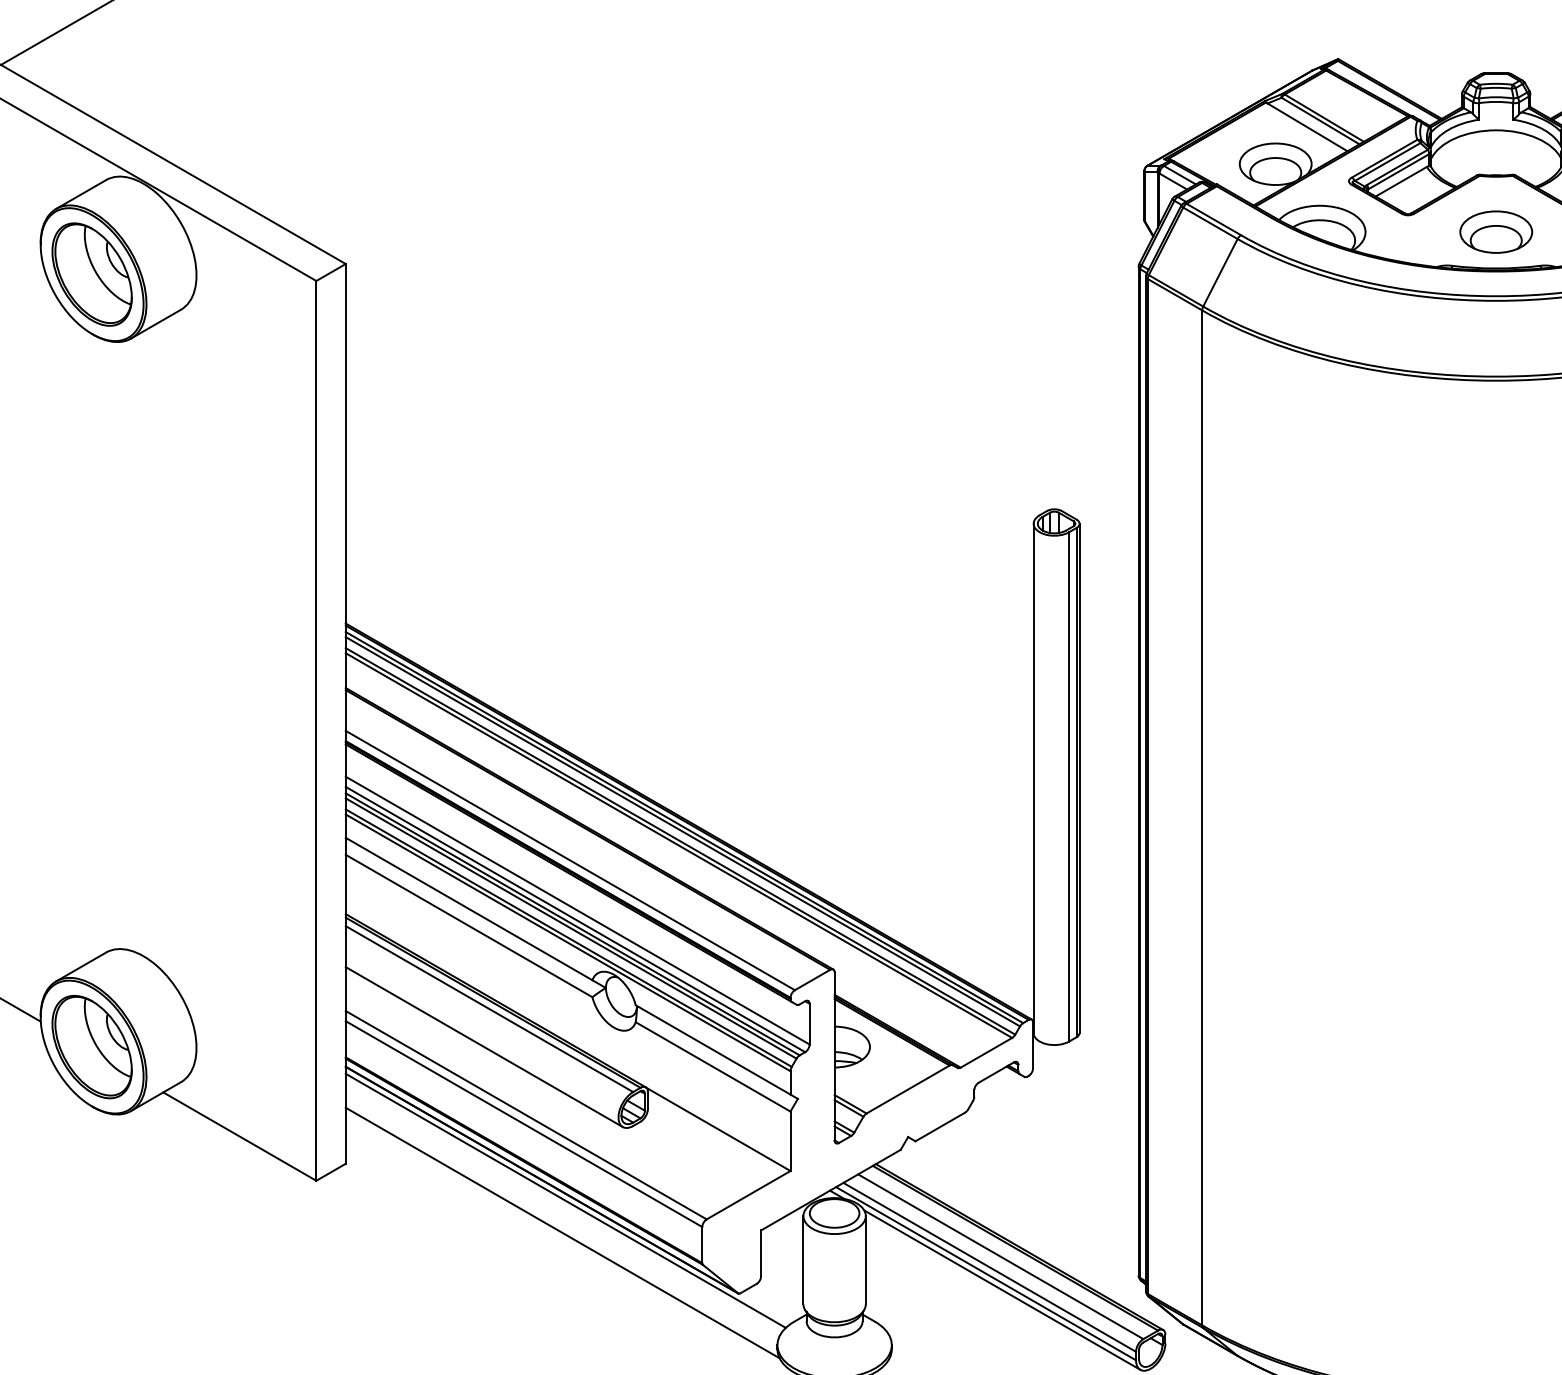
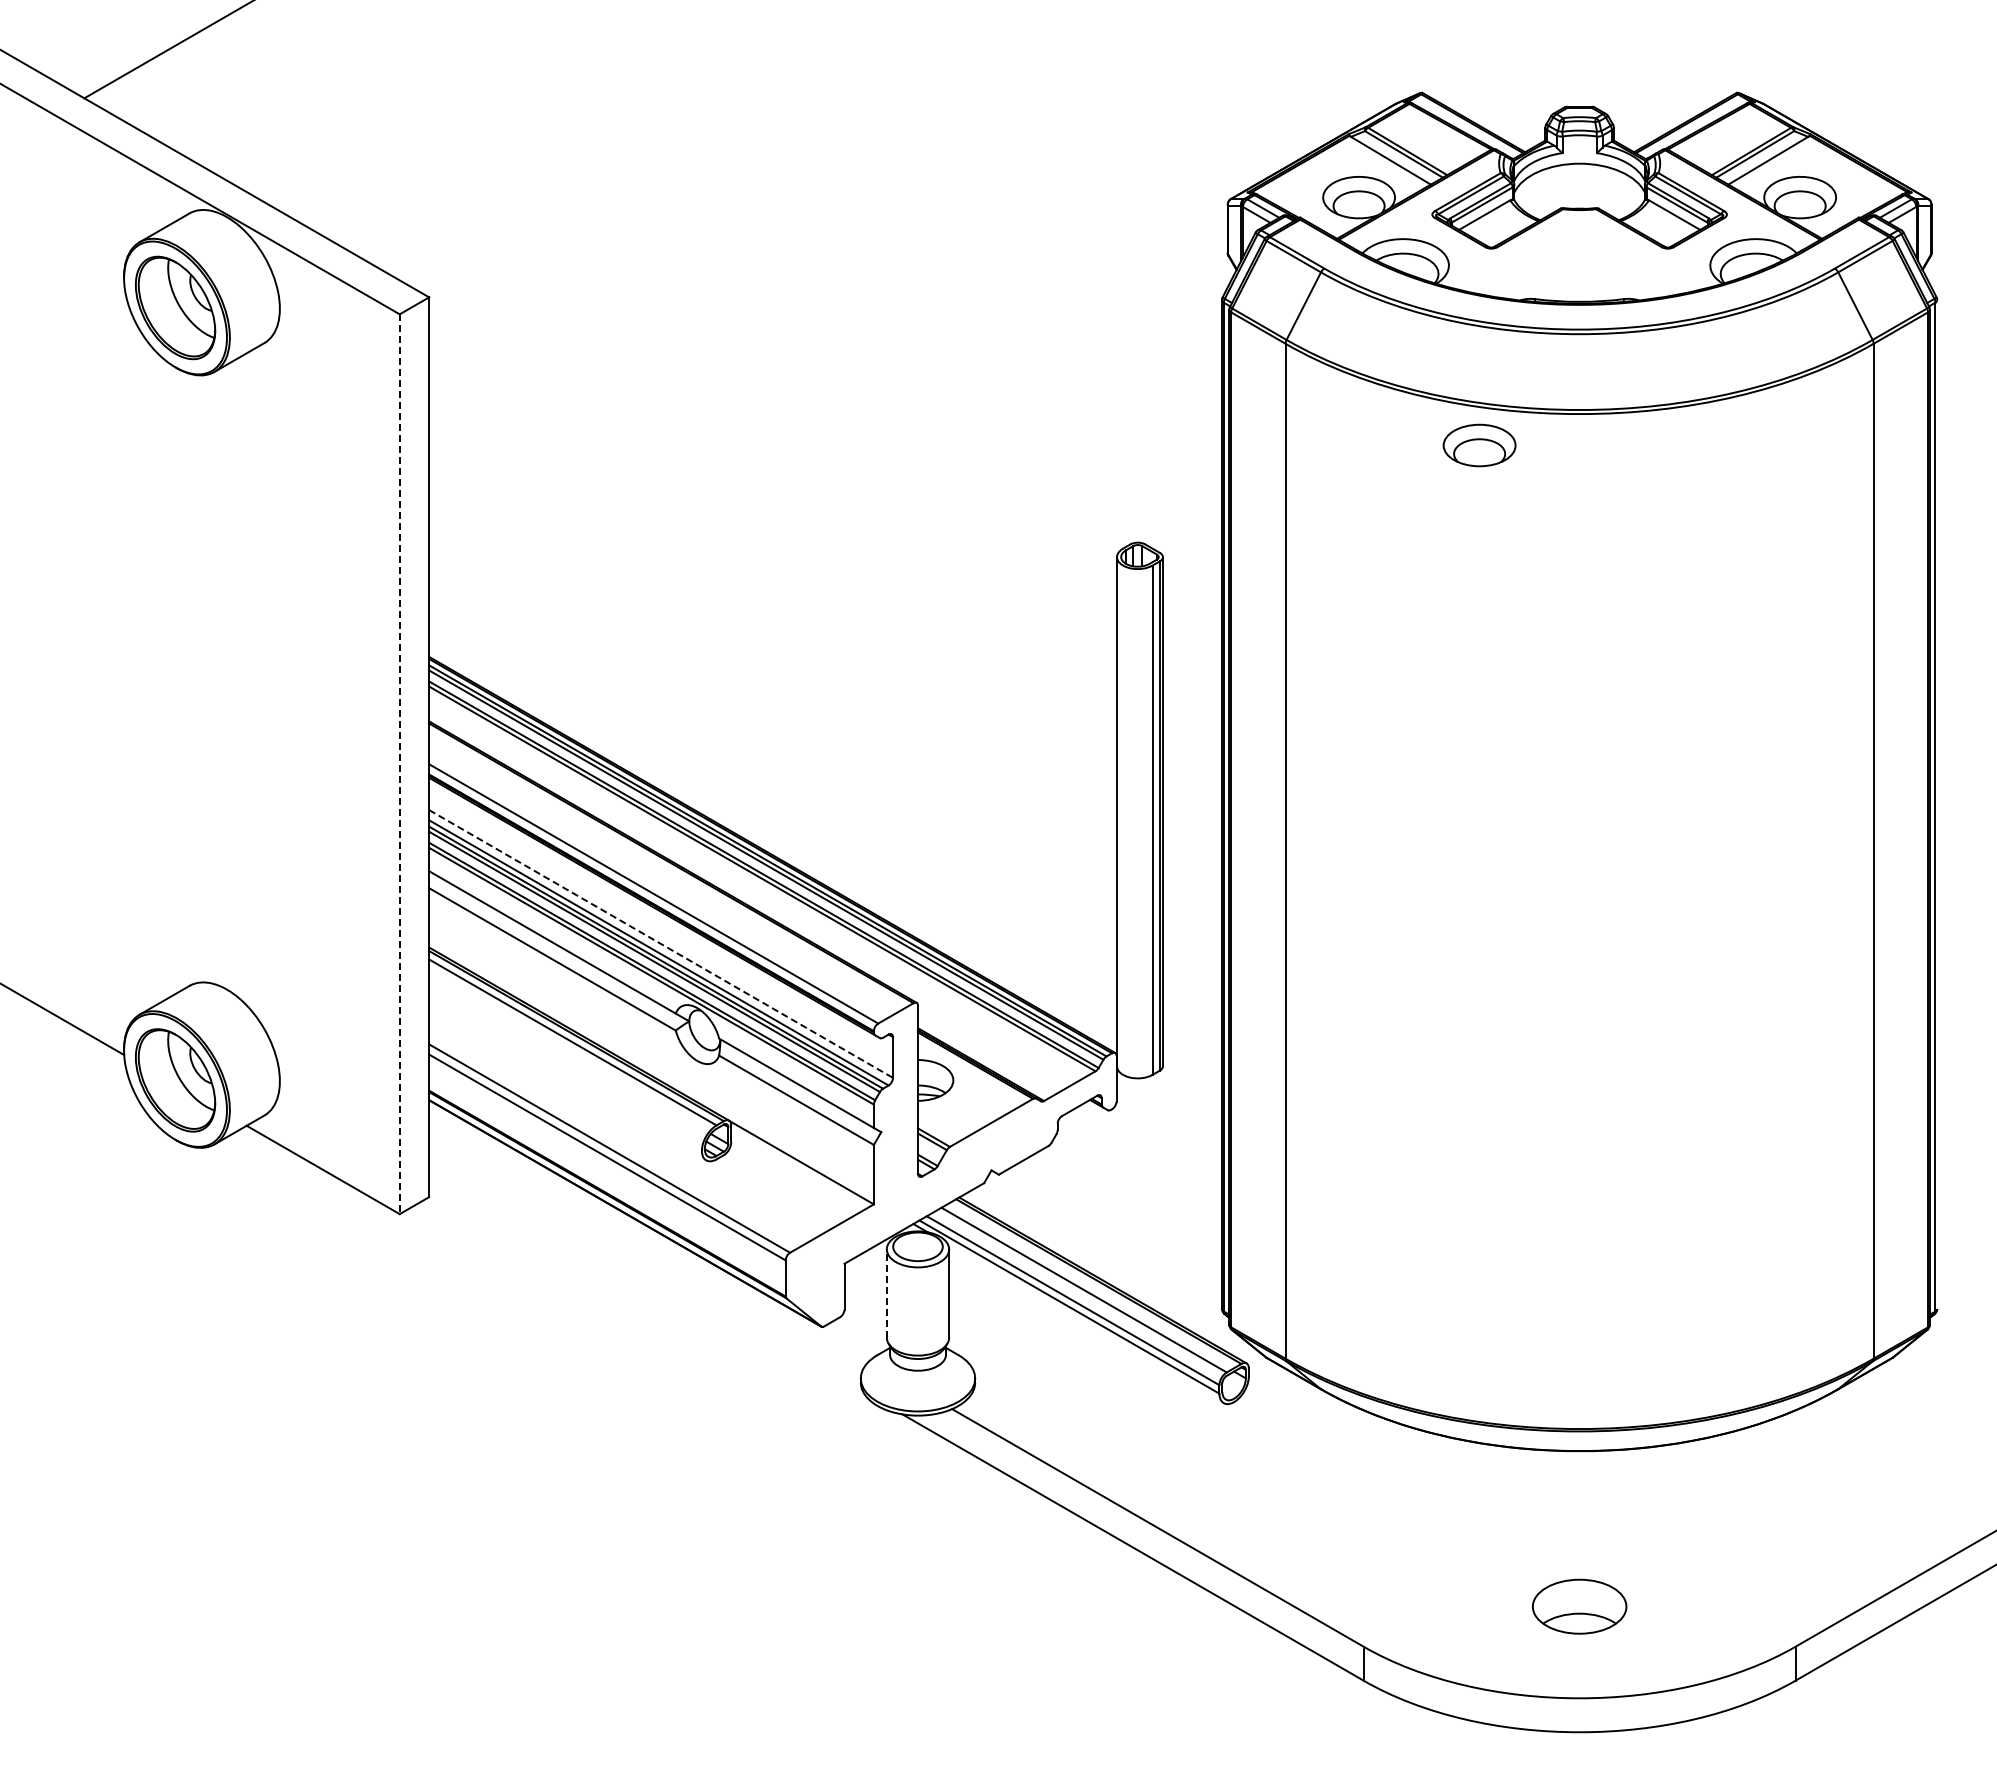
part: (1496, 232) -> (1479, 445), moved
line: (316, 731) -> (399, 764), solid -> dashed
line: (578, 910) -> (661, 943), solid -> dashed
line: (484, 1047) -> (567, 1080), removed
line: (566, 1201) -> (649, 1234), removed
line: (562, 1233) -> (645, 1266), removed
line: (803, 1260) -> (886, 1293), solid -> dashed
line: (1002, 1290) -> (1085, 1323), removed

